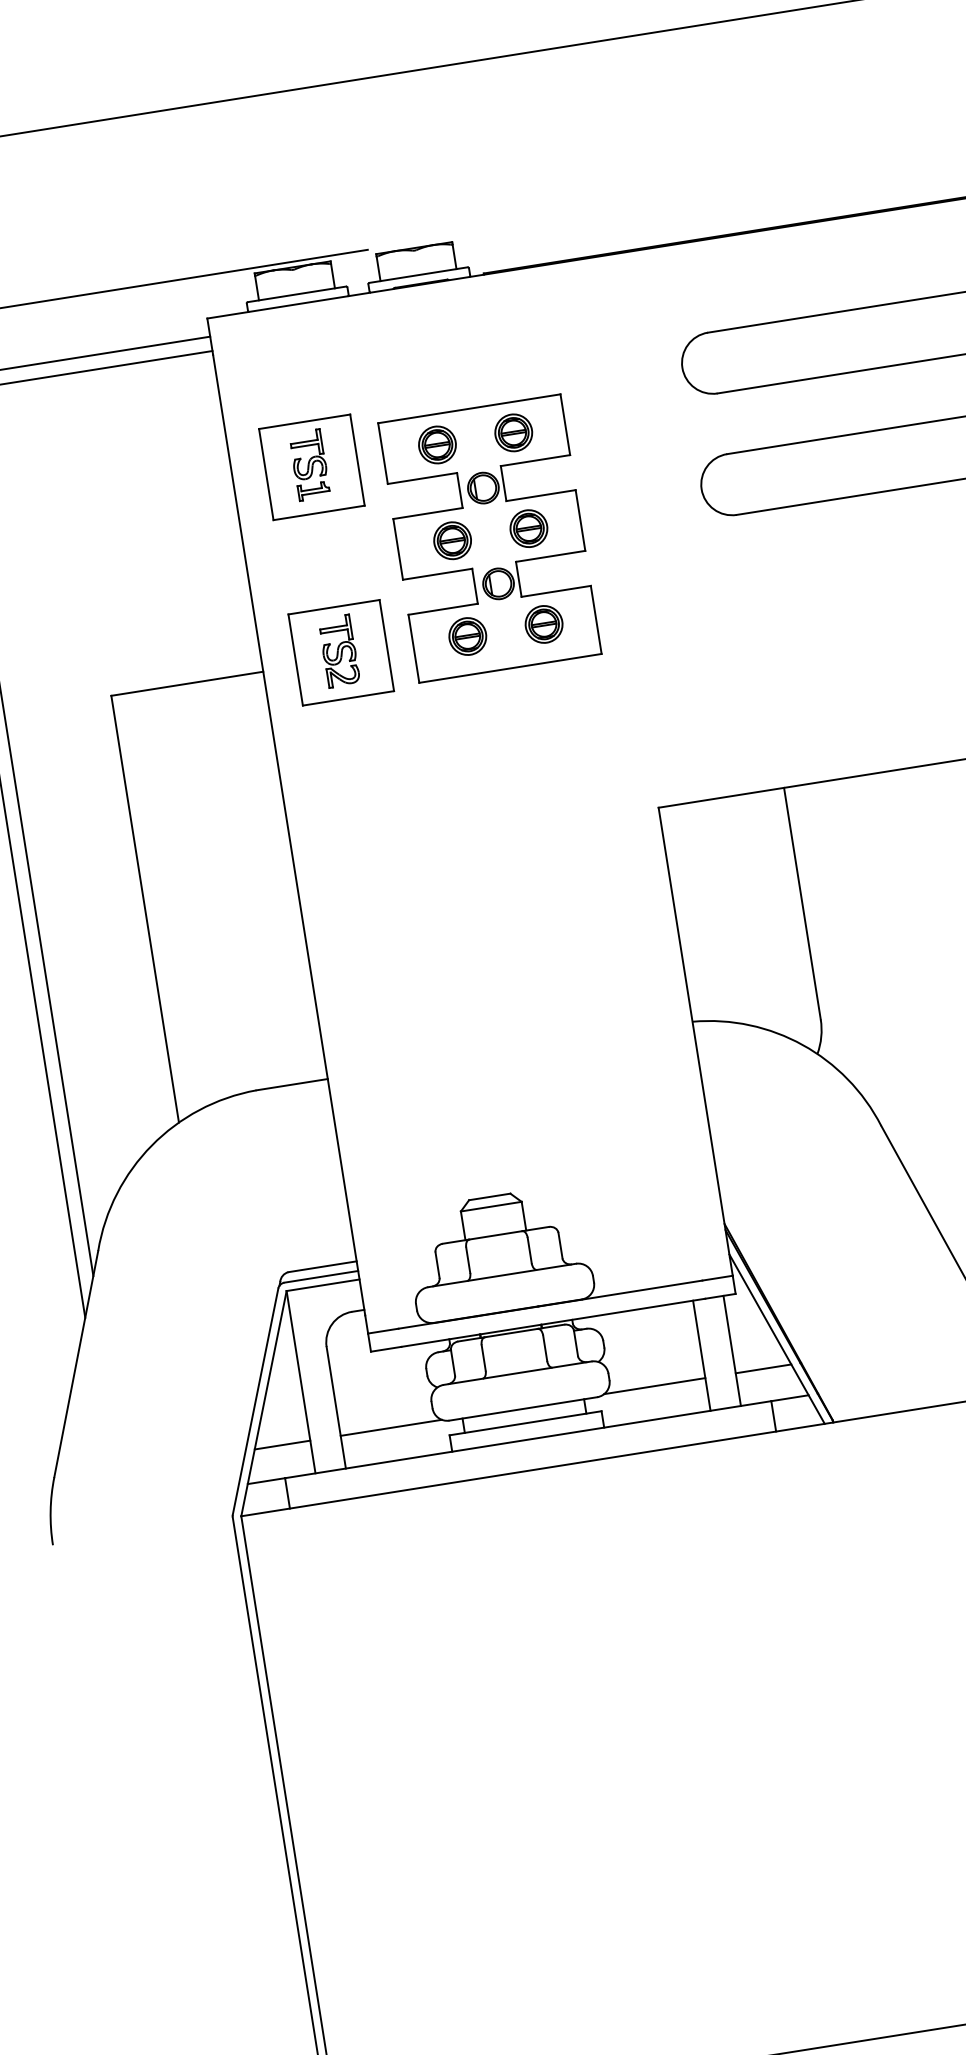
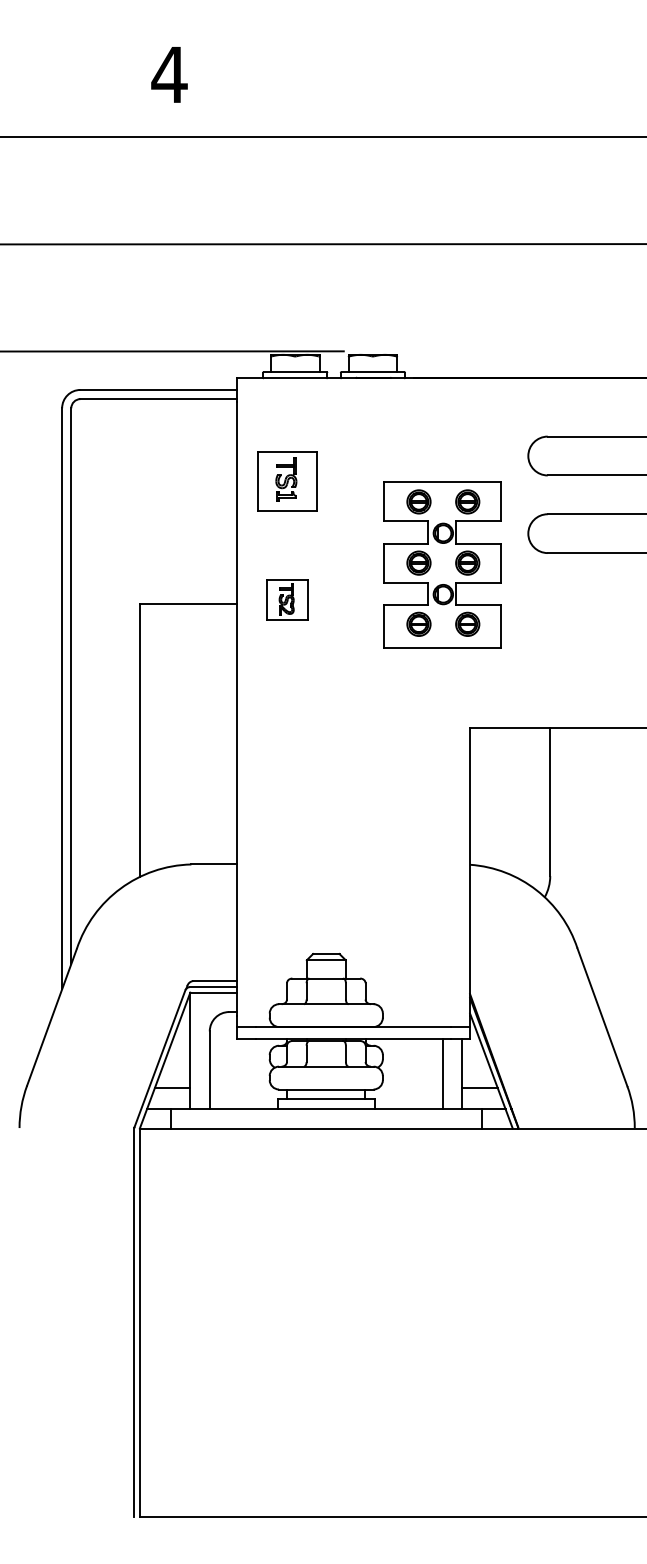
part: (489, 537) -> (442, 564), moved
part: (341, 651) -> (287, 599), size x0.7
line: (654, 1386) -> (410, 1088), removed
line: (390, 1428) -> (241, 1088), removed

